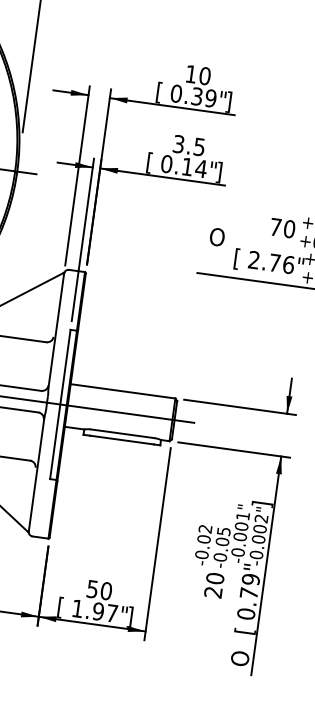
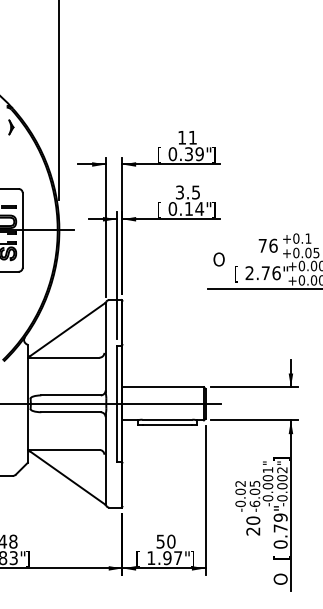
text: (204, 75) -> (192, 137), 10 -> 11
text: (289, 228) -> (273, 245), 70 -> 76
text: (219, 556) -> (254, 503), -0.05 -> -6.05

